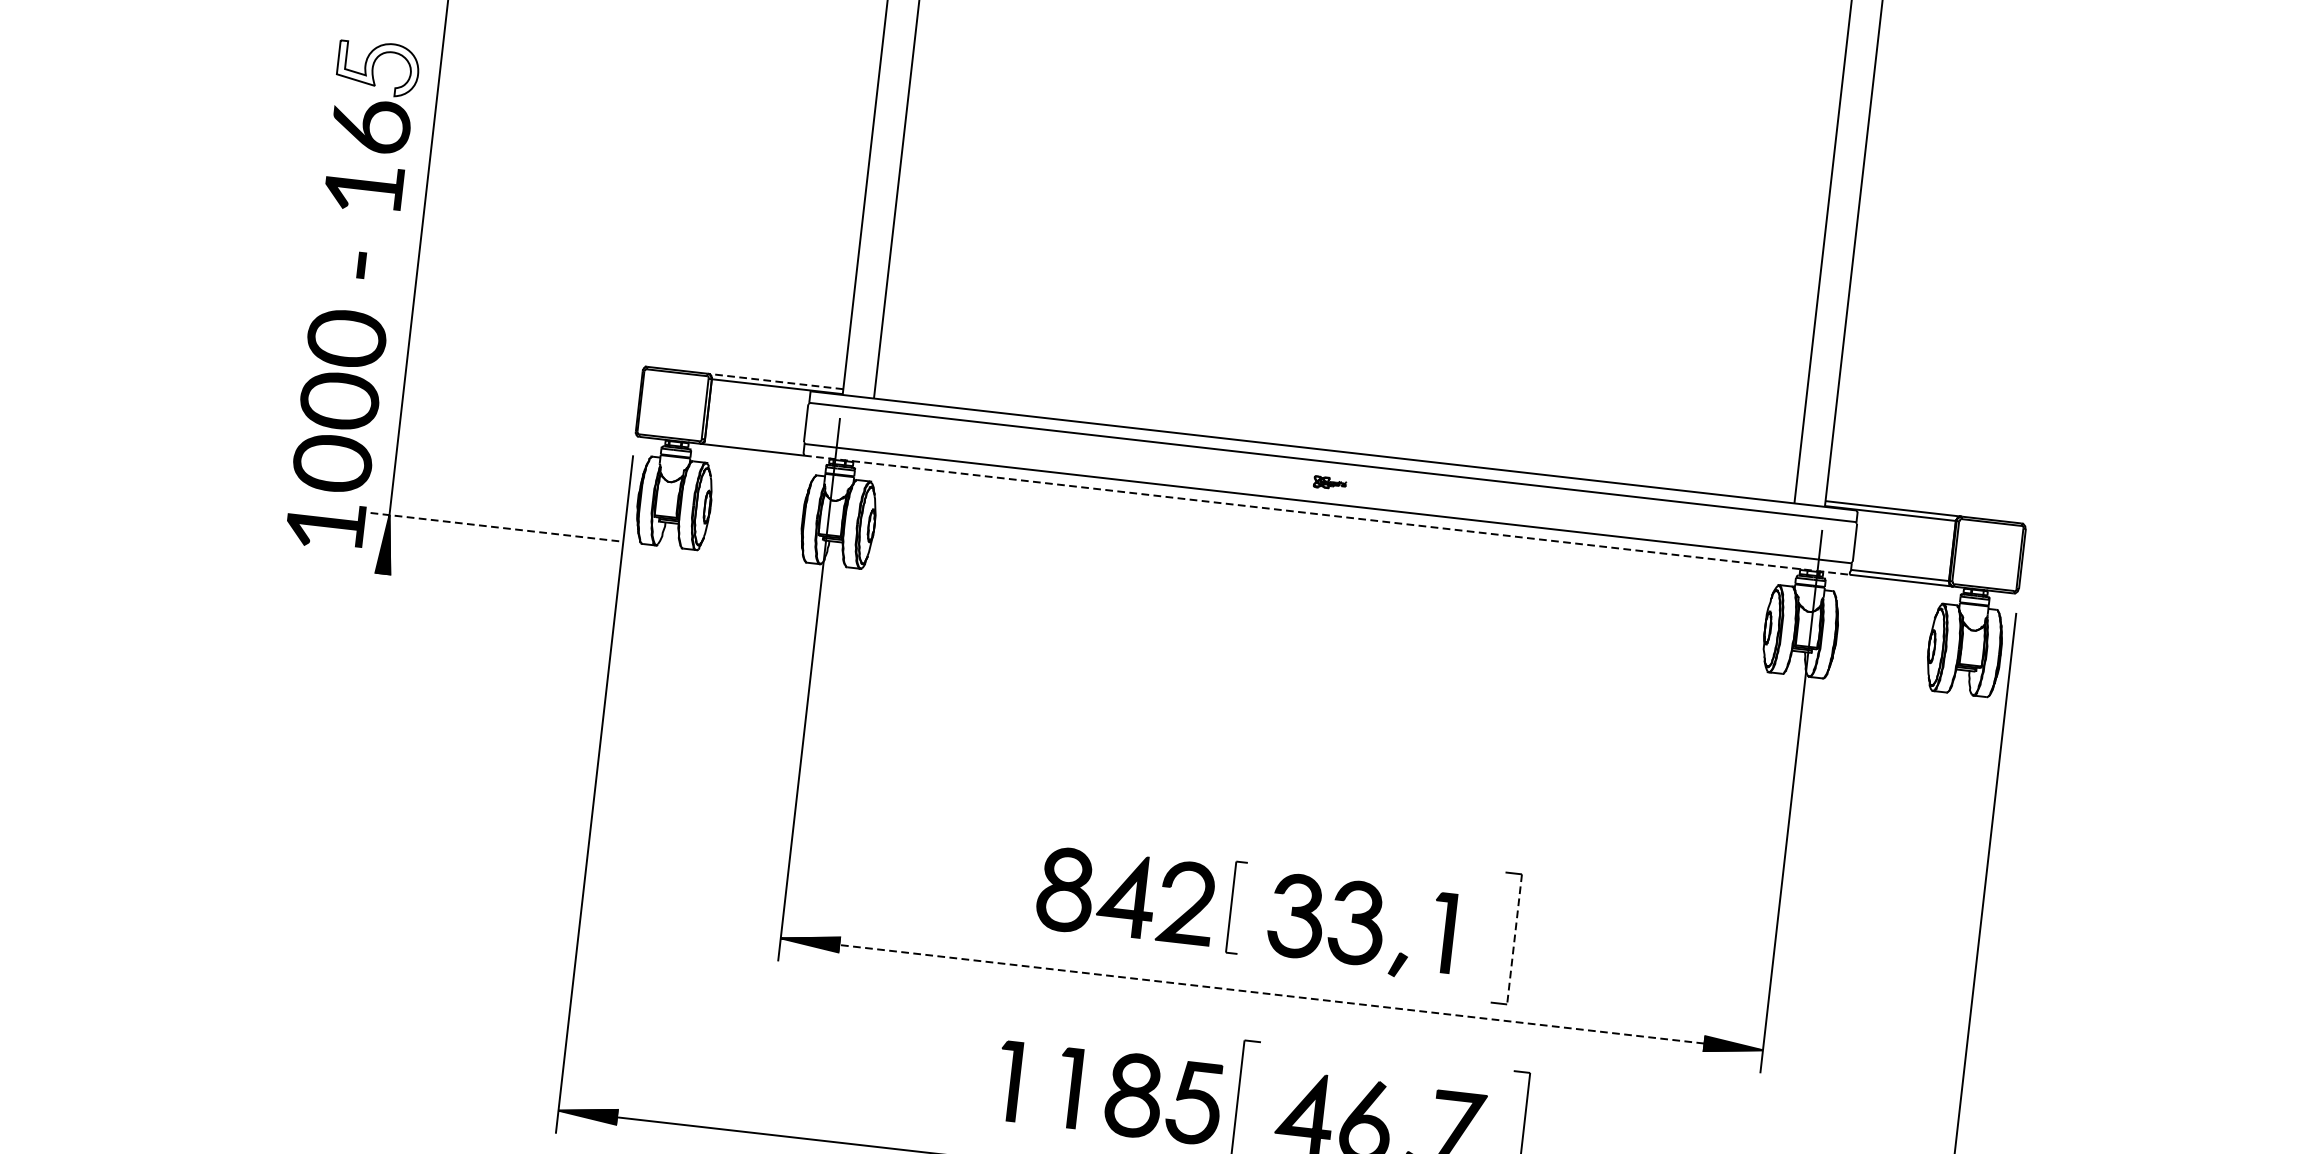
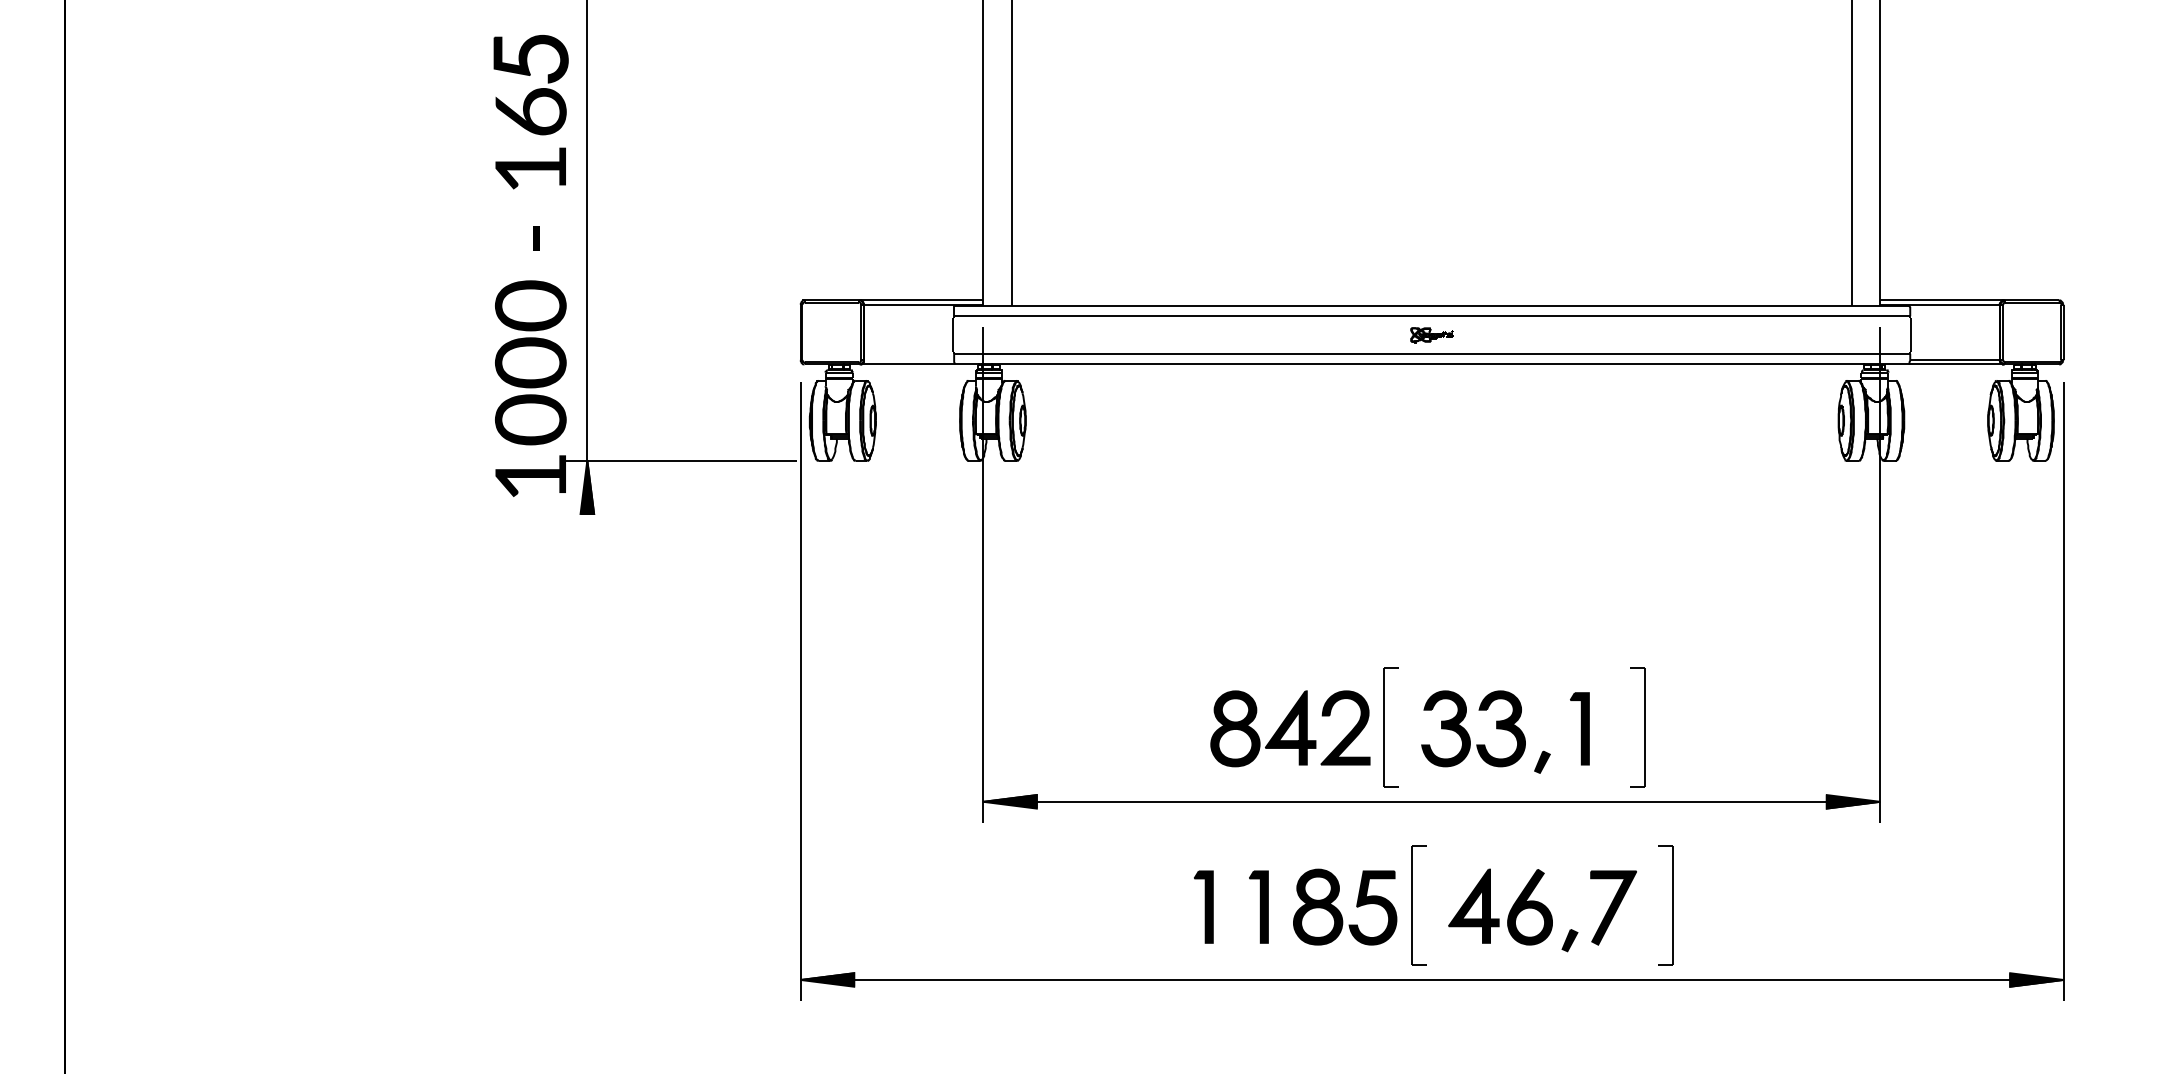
fill: (377, 67) -> (530, 58), added
line: (775, 381) -> (921, 300), dashed -> solid
part: (1329, 483) -> (1431, 335), size x1.43
line: (1327, 515) -> (1432, 364), dashed -> solid
line: (492, 526) -> (681, 460), dashed -> solid
part: (1235, 907) -> (1390, 727), size x1.43
line: (1514, 939) -> (1644, 727), dashed -> solid
line: (1272, 994) -> (1432, 801), dashed -> solid

